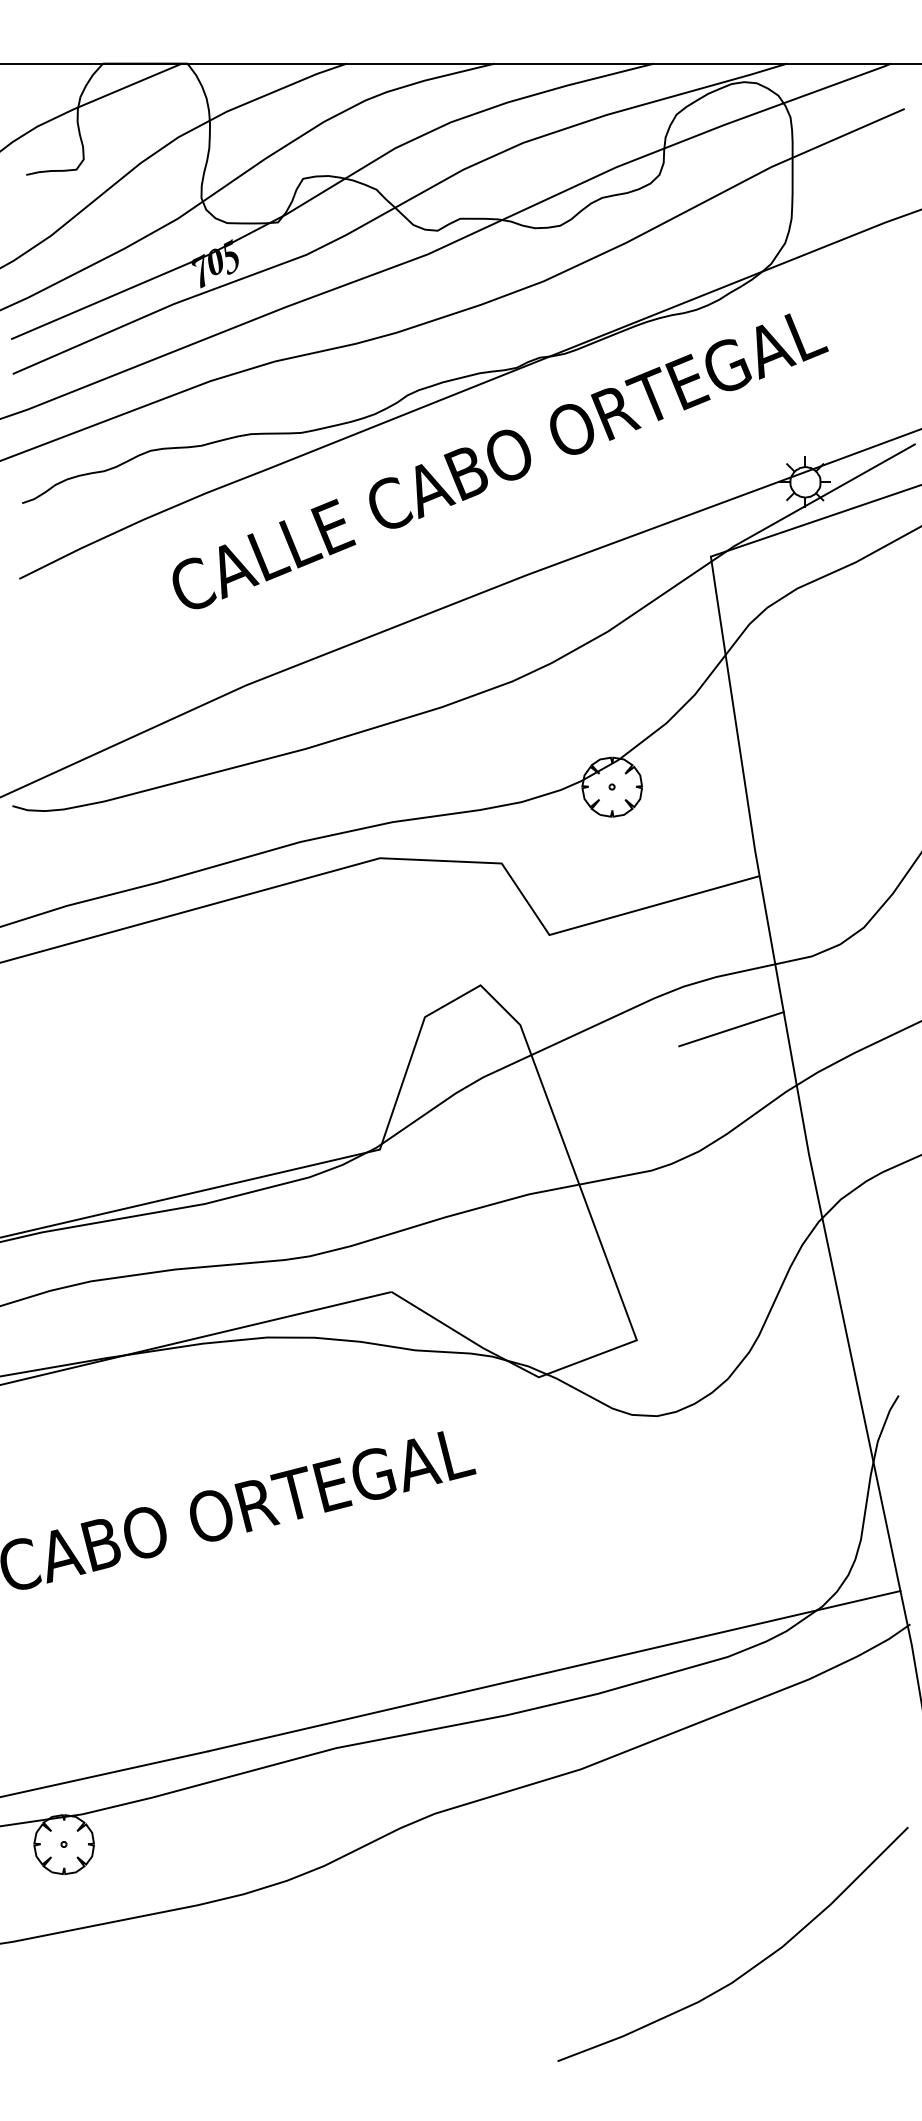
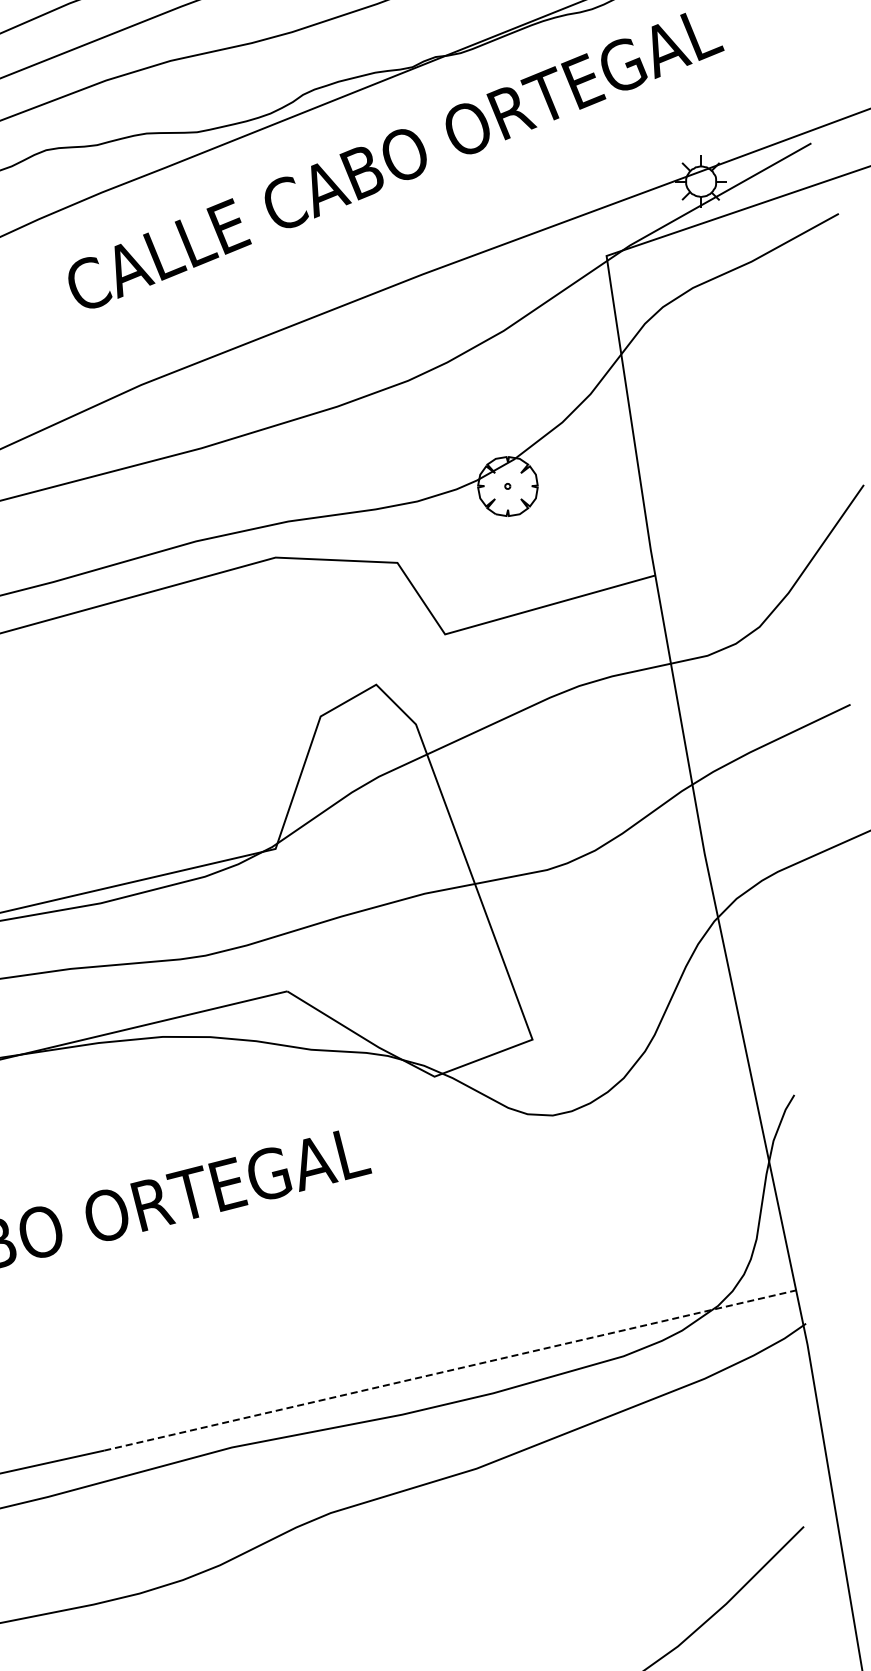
line: (731, 1029) -> (627, 728), removed
line: (555, 1671) -> (451, 1370), solid -> dashed

